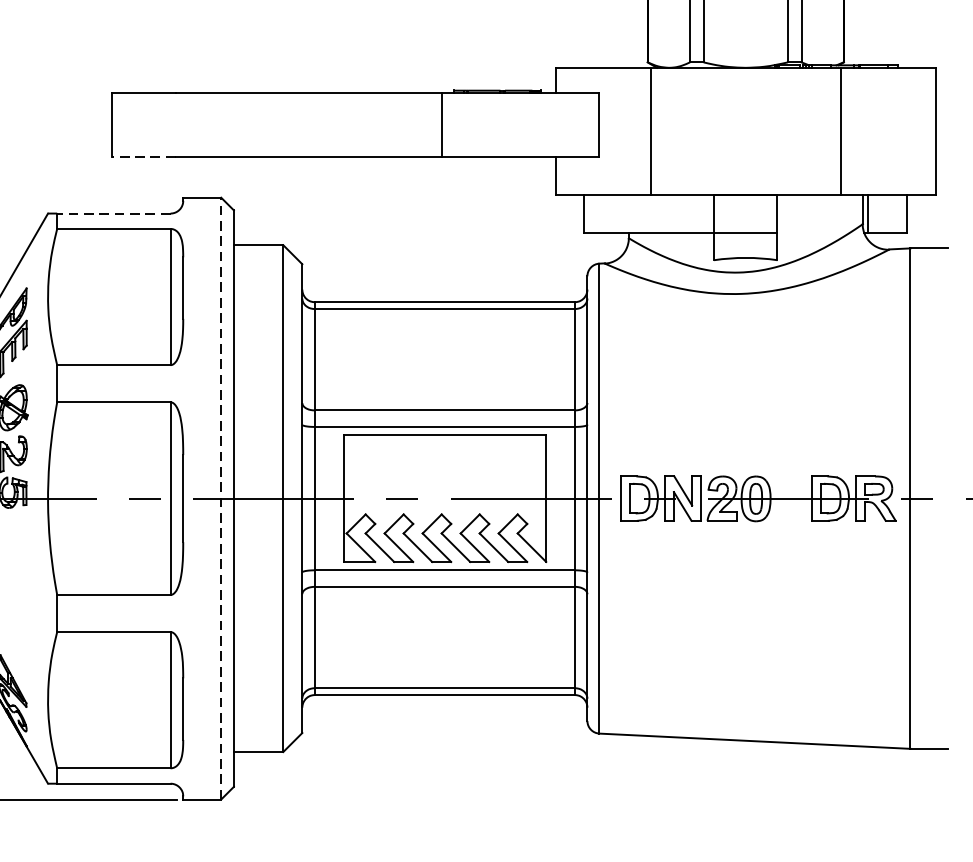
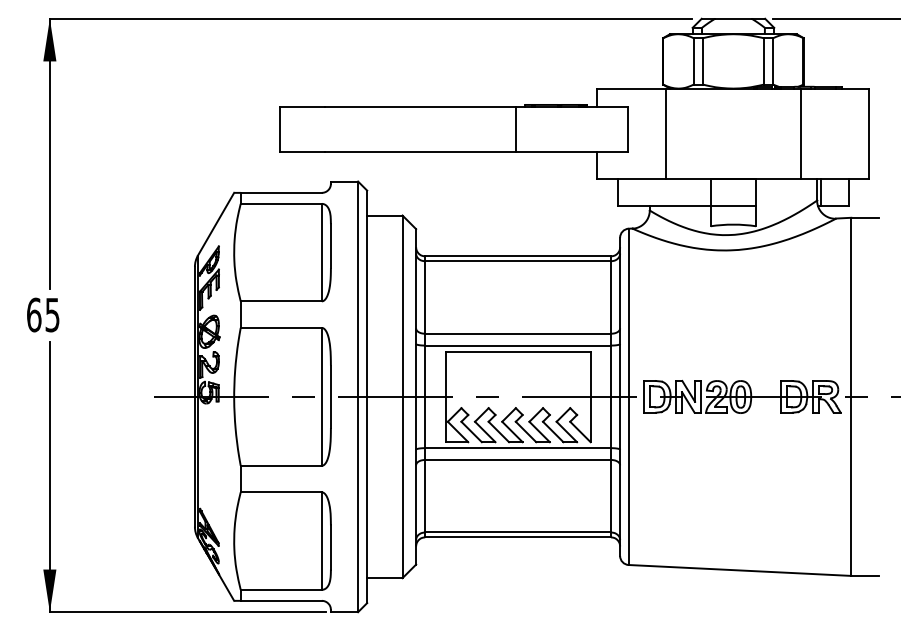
line: (143, 157) -> (302, 152), dashed -> solid
line: (114, 213) -> (281, 192), dashed -> solid
line: (221, 498) -> (358, 396), dashed -> solid

